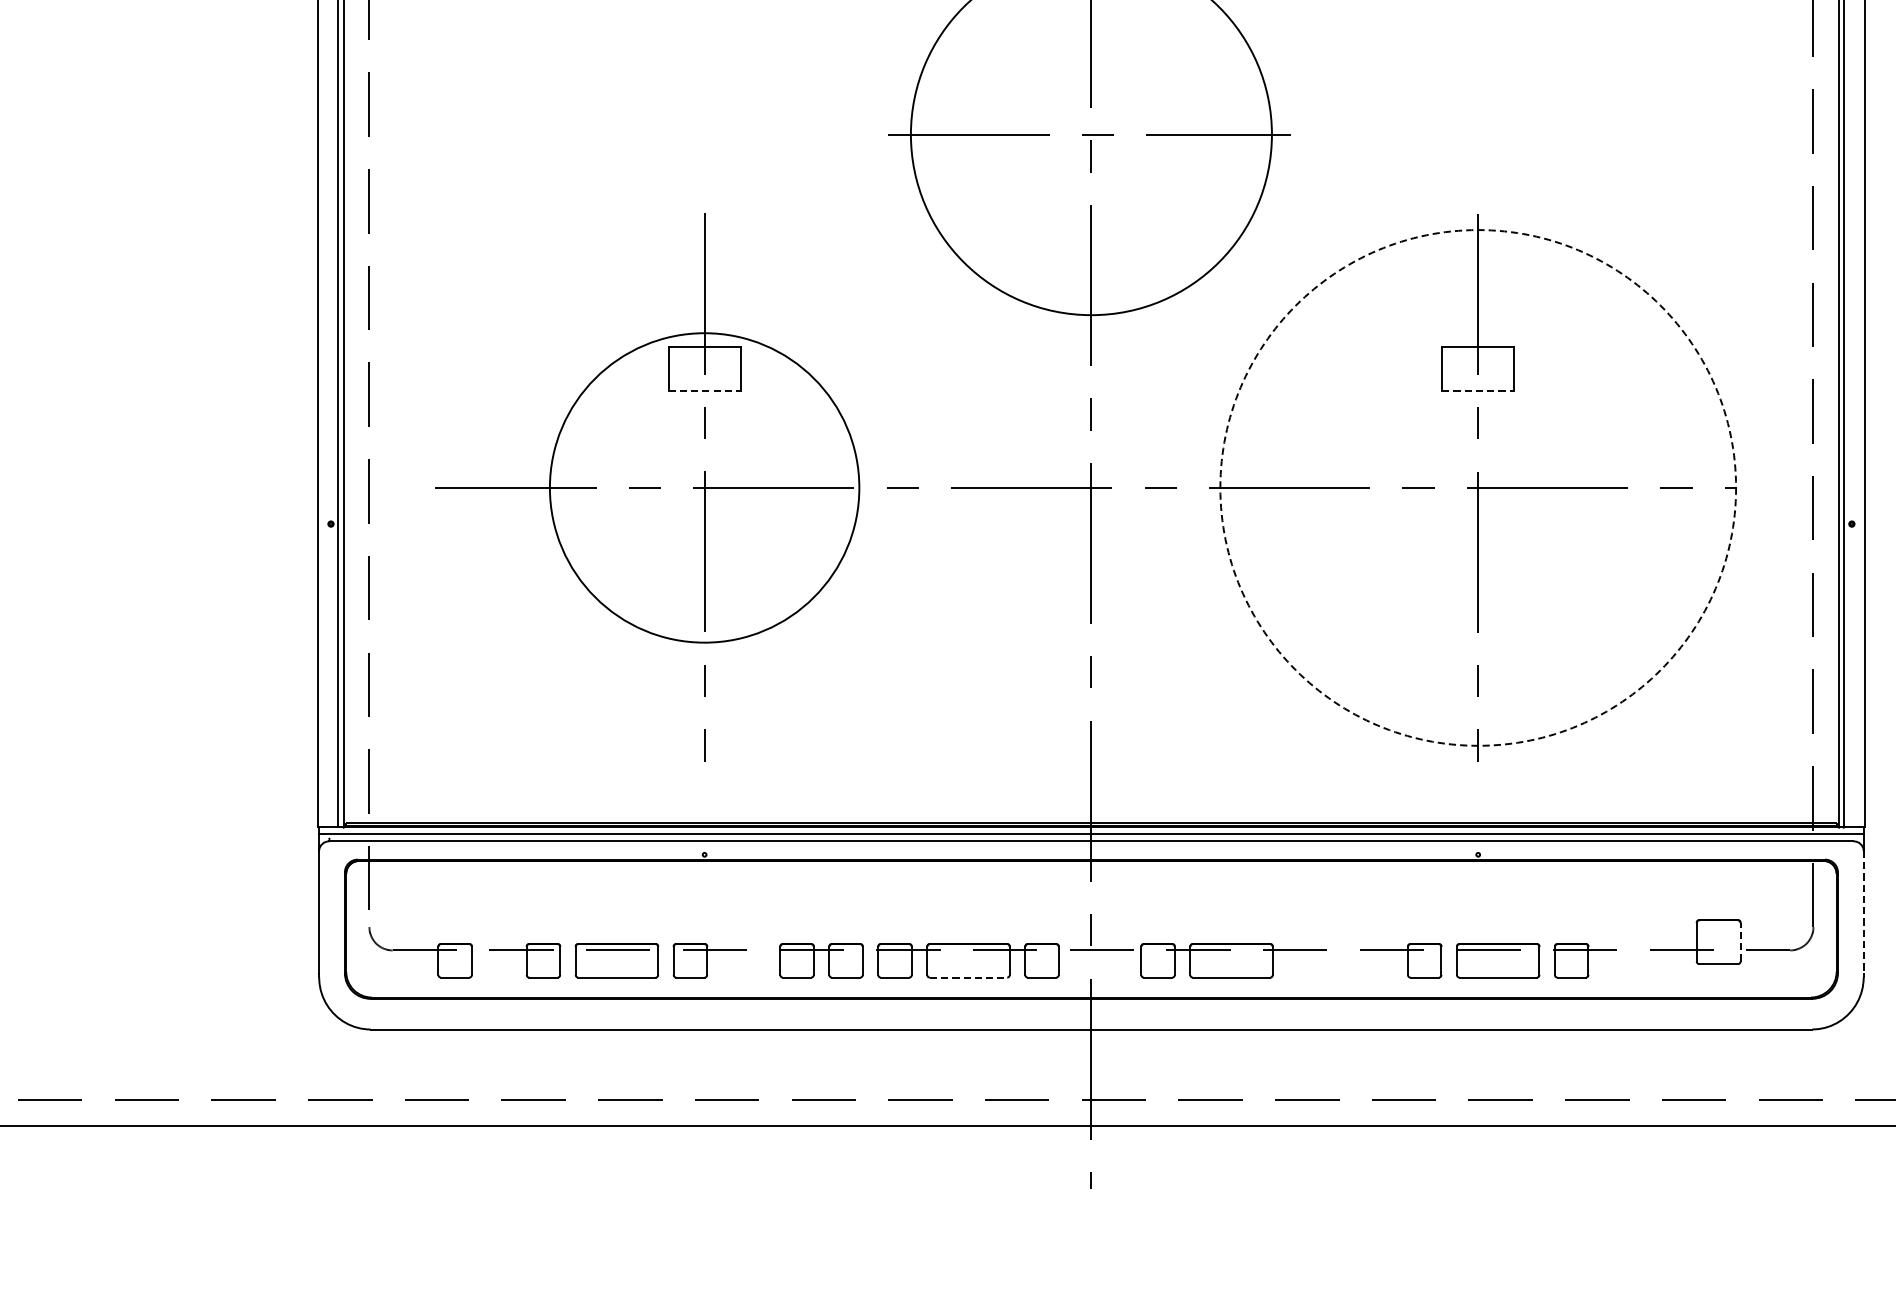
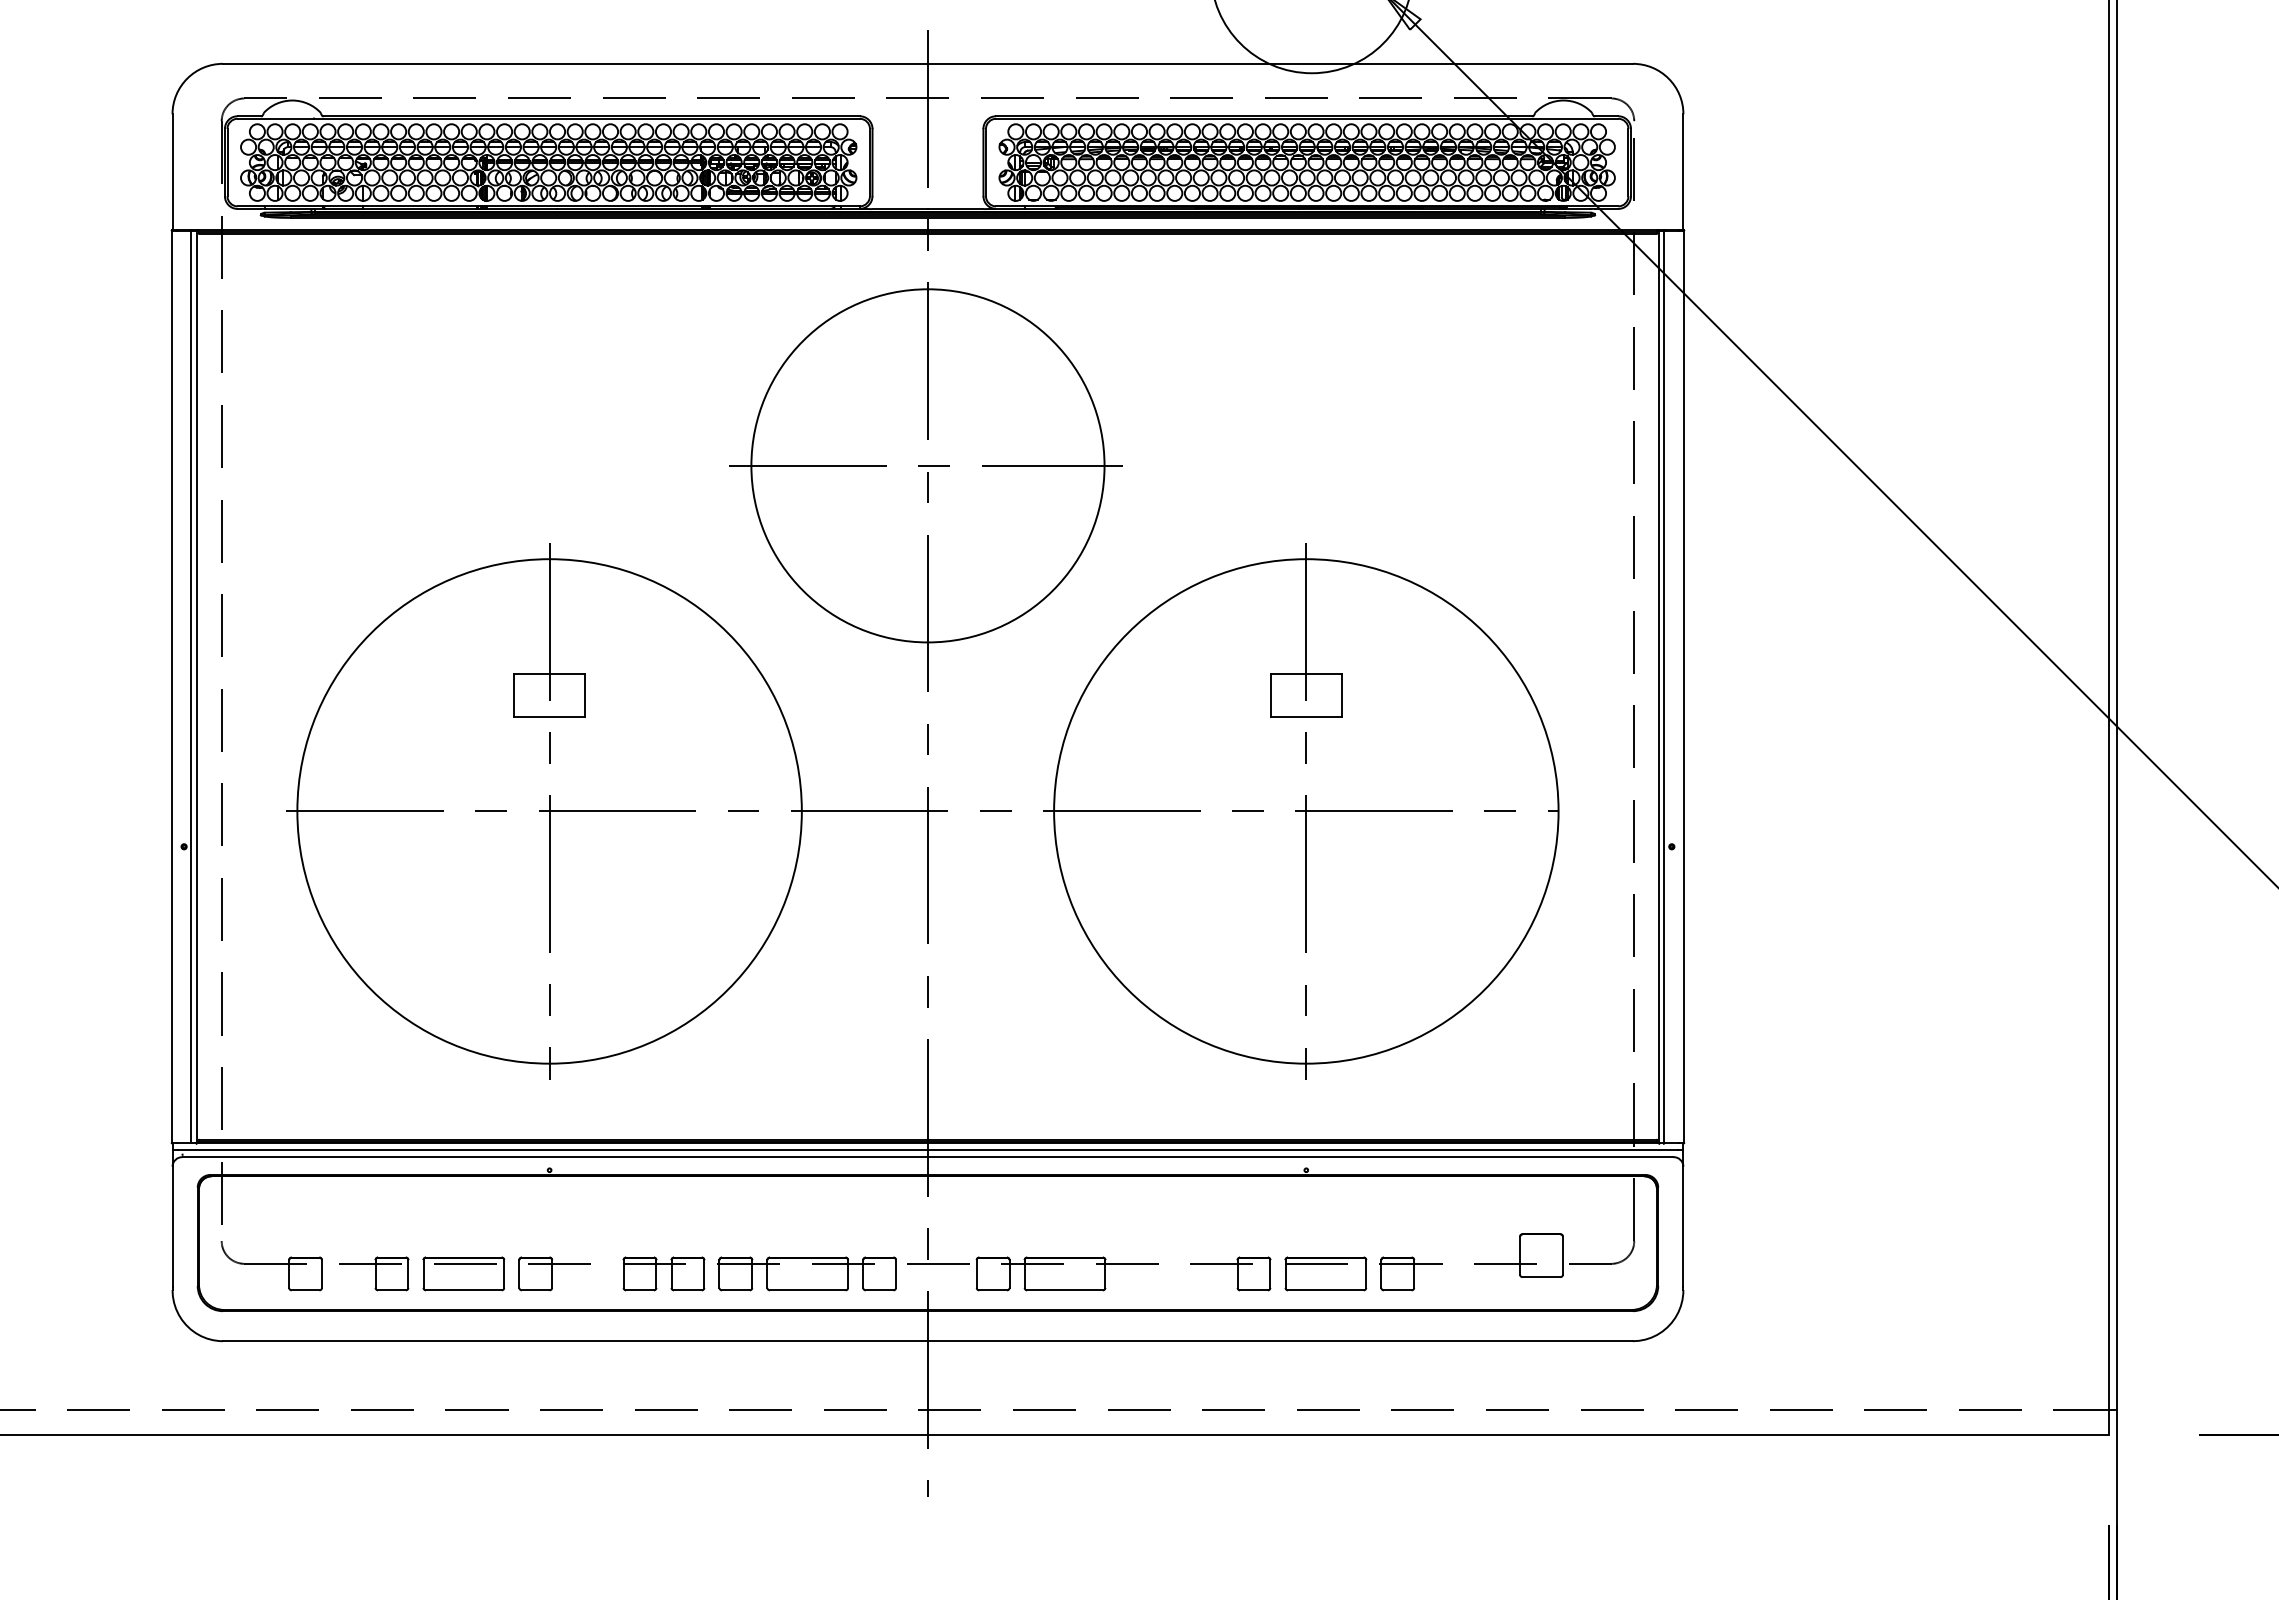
line: (705, 390) -> (550, 716), dashed -> solid
line: (1478, 390) -> (1306, 716), dashed -> solid
circle: (704, 488) -> (549, 811), size x1.67
circle: (1478, 488) -> (1306, 811), dashed -> solid
line: (1863, 913) -> (1683, 1227), dashed -> solid
line: (1740, 941) -> (1562, 1255), dashed -> solid
line: (968, 977) -> (807, 1290), dashed -> solid

